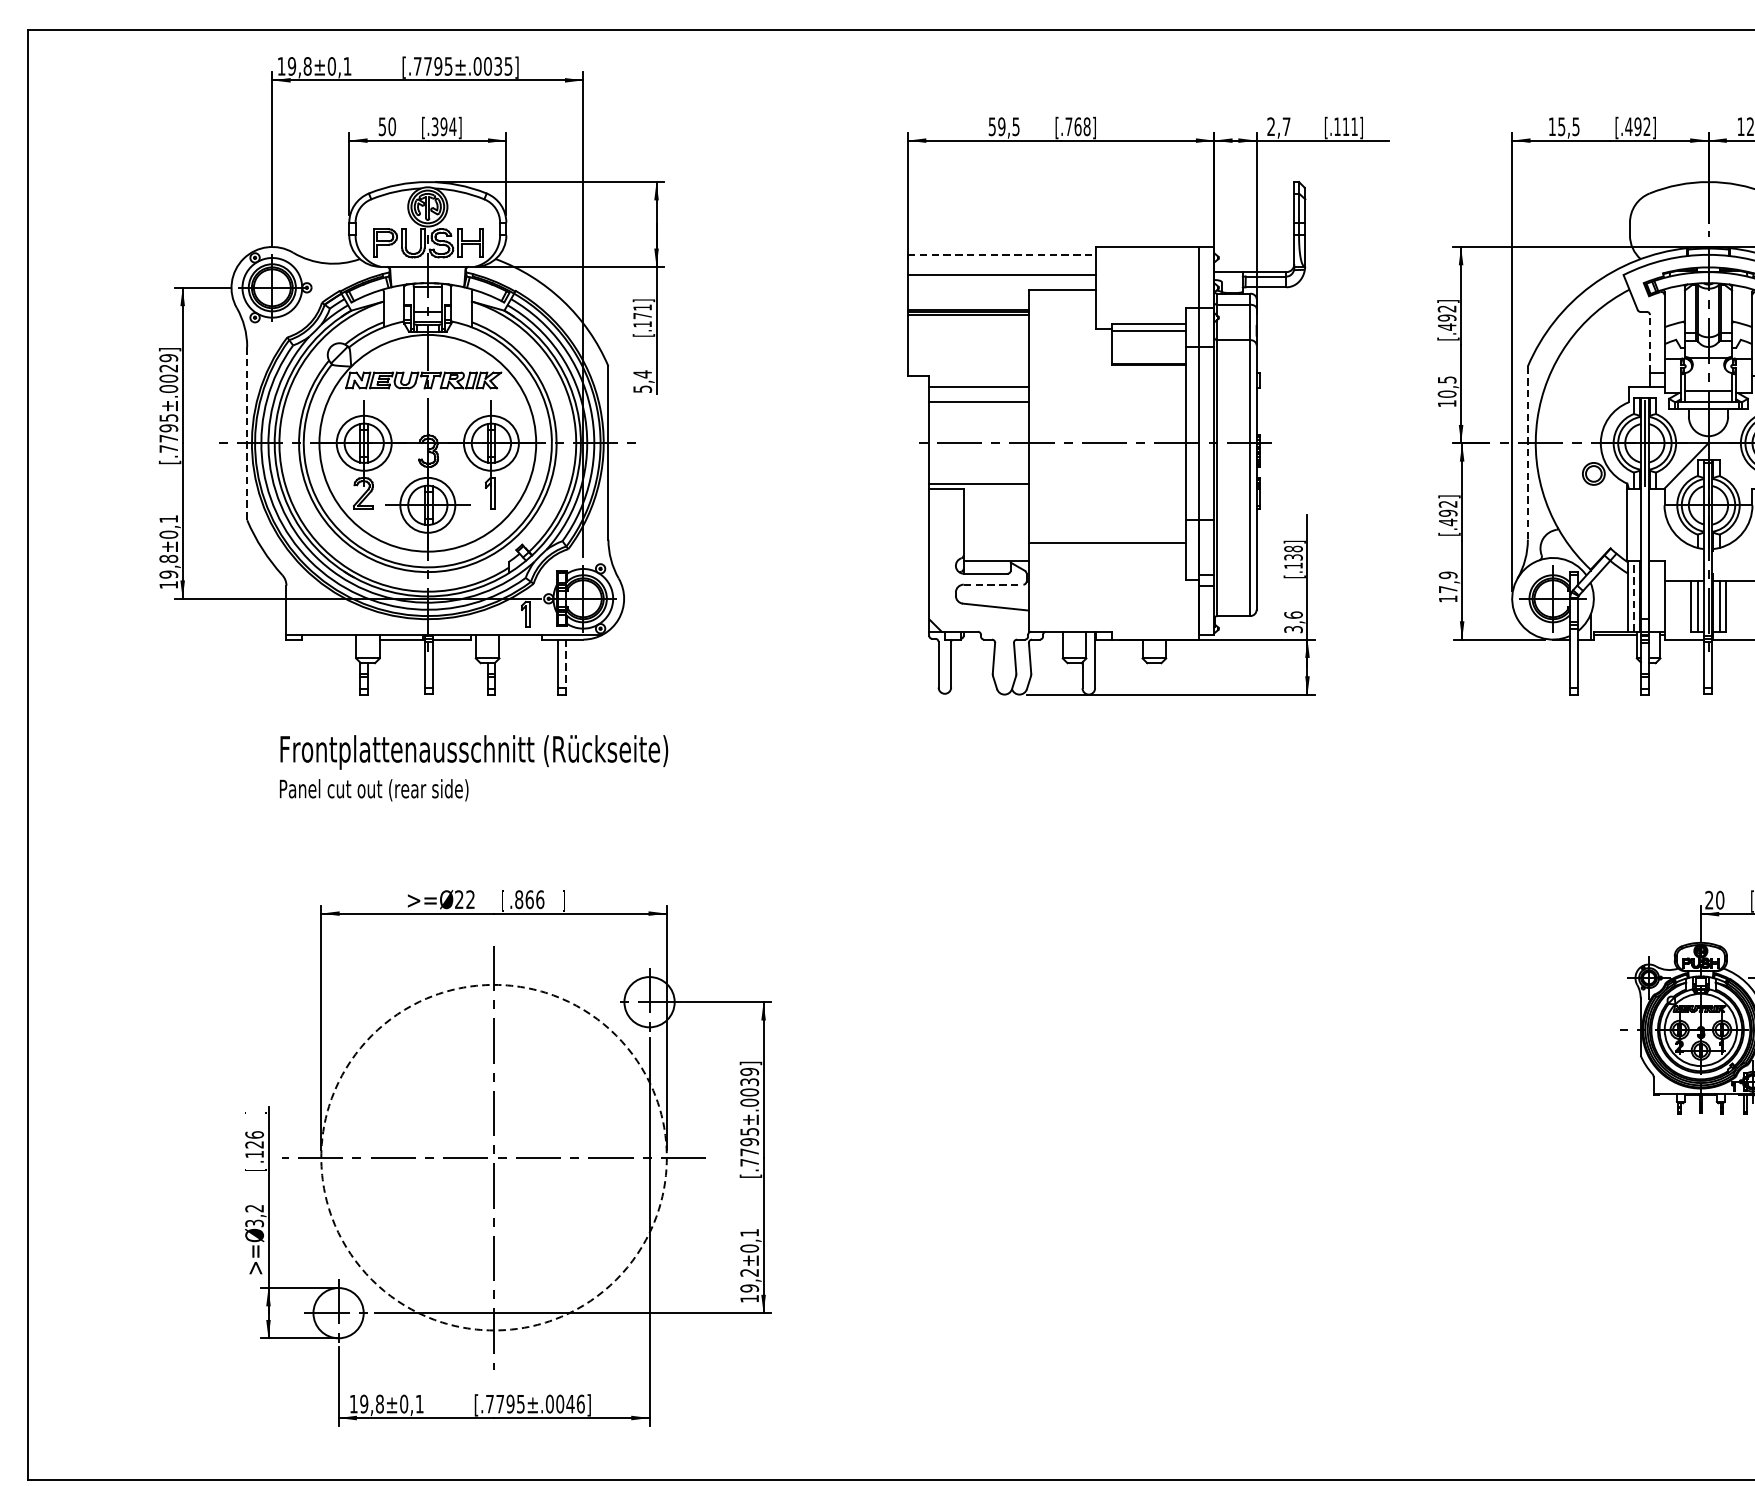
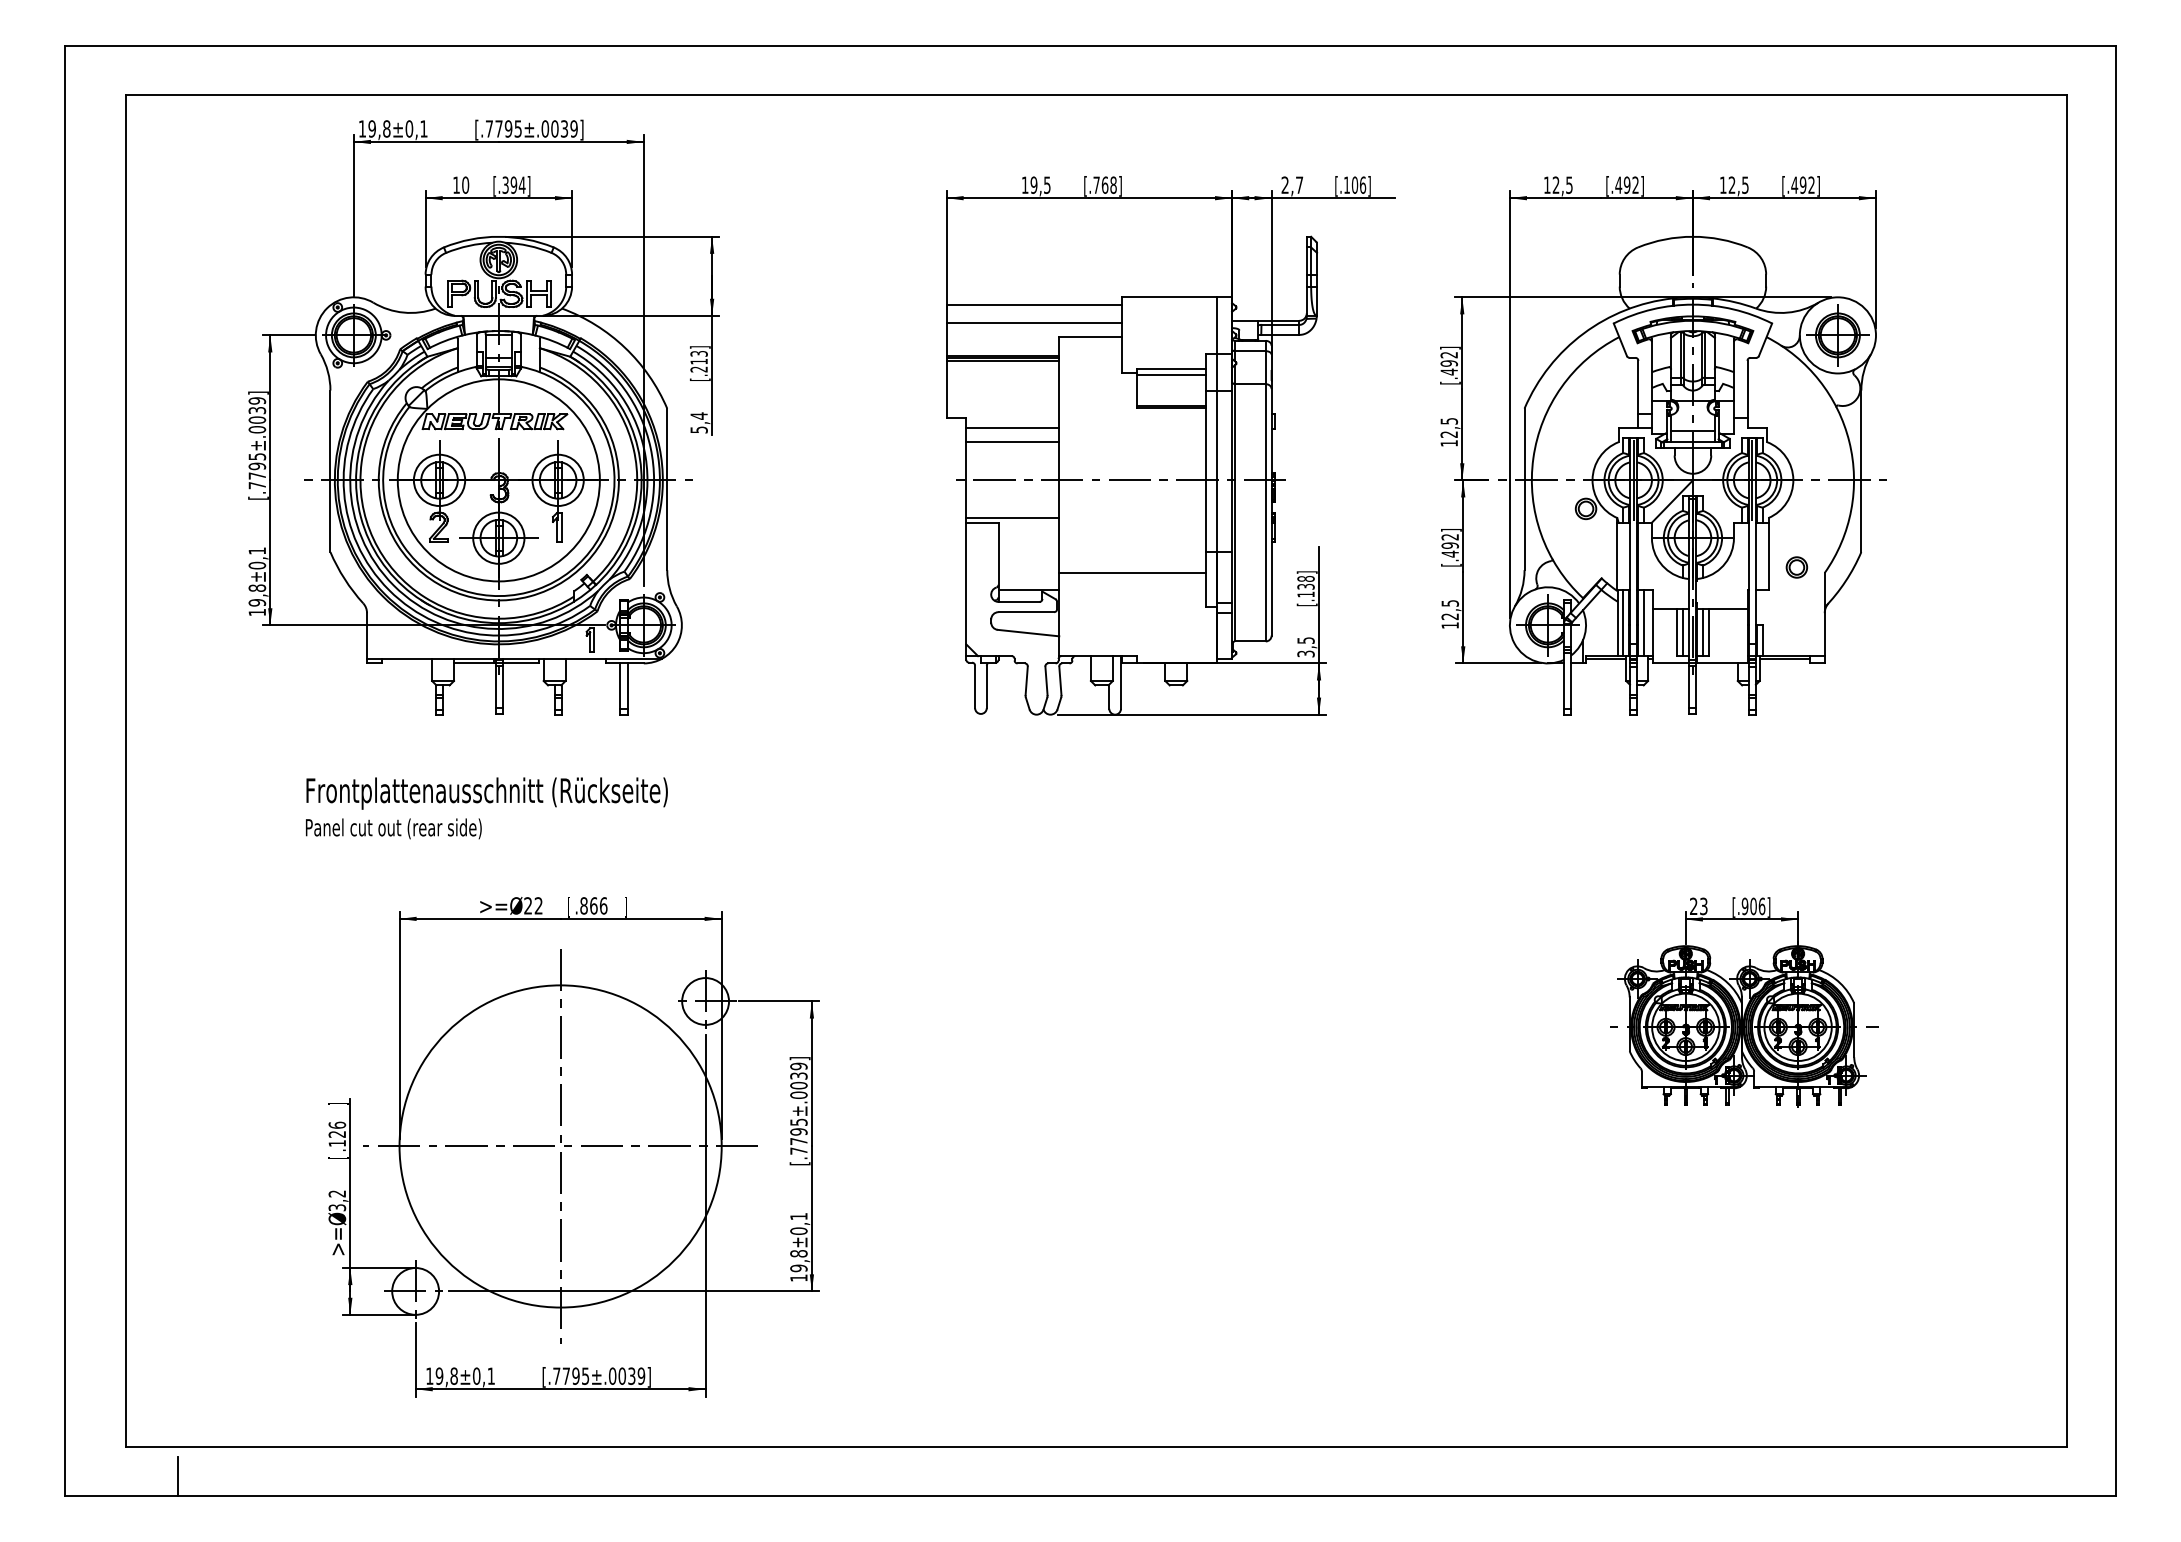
text: (507, 65) -> (573, 128), [.7795±.0035] -> [.7795±.0039]
text: (382, 125) -> (456, 184), 50 -> 10
text: (991, 125) -> (1024, 184), 59,5 -> 19,5
text: (1349, 125) -> (1358, 184), [.111] -> [.106]
text: (1561, 125) -> (1555, 184), 15,5 -> 12,5
line: (1002, 254) -> (1034, 304), dashed -> solid
text: (641, 315) -> (698, 361), [.171] -> [.213]
line: (1650, 343) -> (1638, 387), dashed -> solid
text: (168, 368) -> (257, 410), [.7795±.0029] -> [.7795±.0039]
text: (1447, 394) -> (1449, 434), 10,5 -> 12,5
line: (247, 433) -> (330, 471), dashed -> solid
line: (1527, 453) -> (1524, 489), dashed -> solid
text: (1447, 582) -> (1449, 610), 17,9 -> 12,5
line: (993, 585) -> (1026, 612), dashed -> solid
line: (1634, 596) -> (1623, 623), dashed -> solid
line: (1655, 596) -> (1643, 623), added
text: (1292, 615) -> (1305, 640), 3,6 -> 3,5
line: (565, 664) -> (627, 686), dashed -> solid
text: (473, 768) -> (486, 808), moved
text: (1719, 900) -> (1703, 906), 20 -> 23
circle: (493, 1157) -> (560, 1146), dashed -> solid
text: (749, 1272) -> (798, 1253), 19,2±0,1 -> 19,8±0,1
text: (575, 1403) -> (636, 1375), [.7795±.0046] -> [.7795±.0039]

